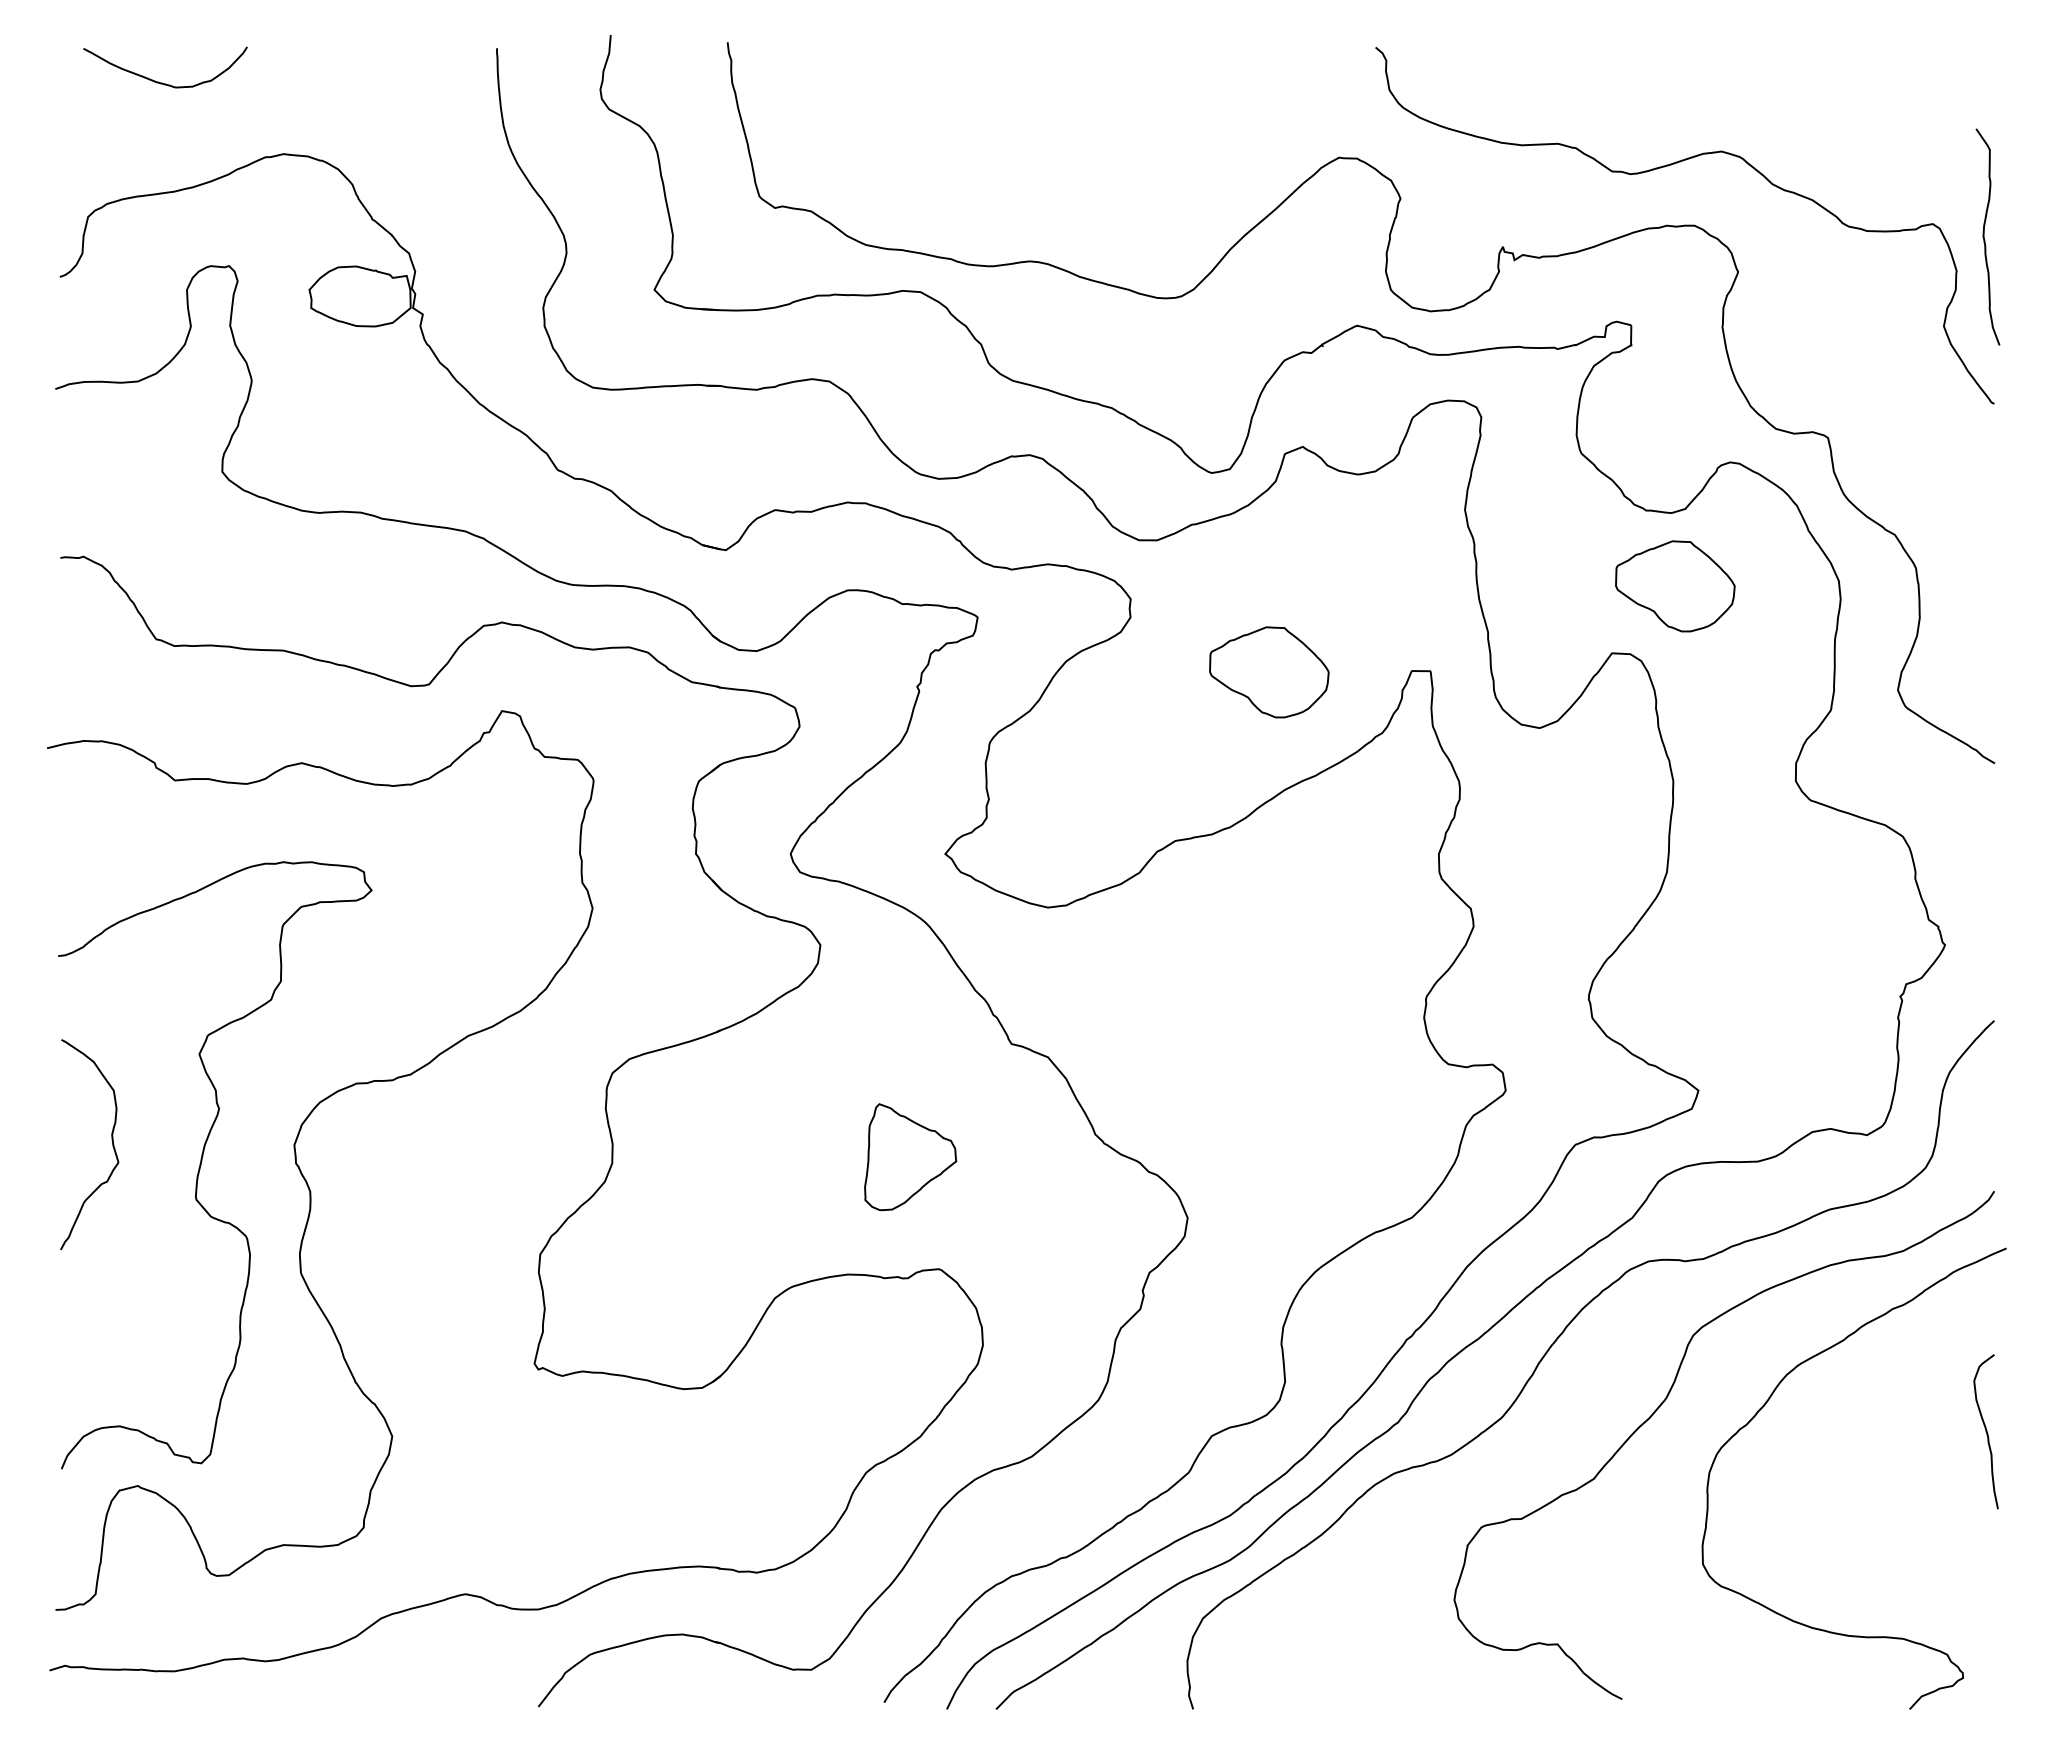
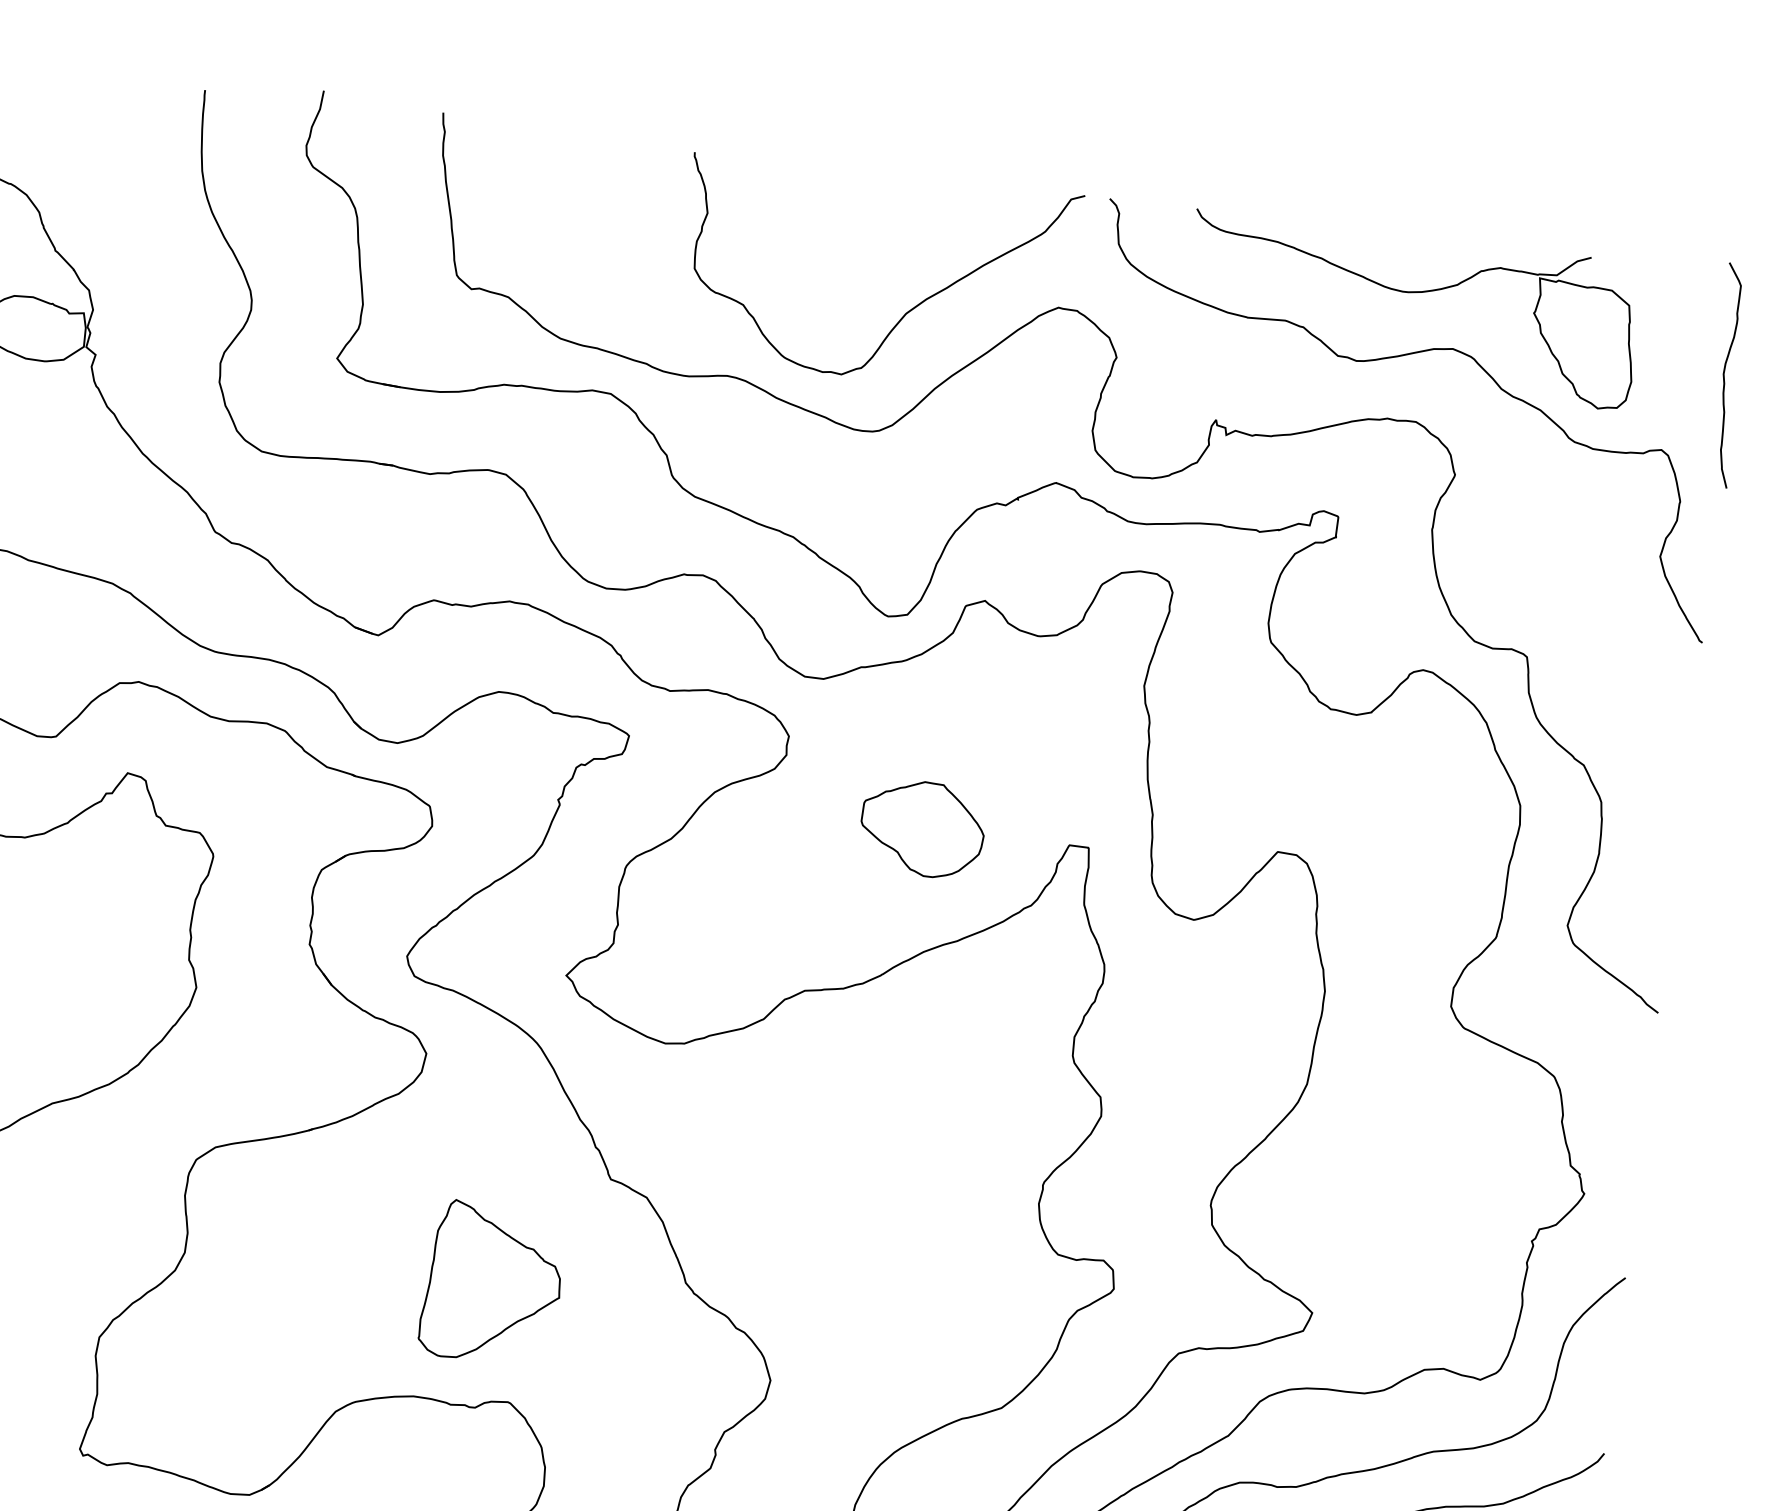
part: (1673, 103) -> (1409, 293), added
curve: (1194, 179) -> (906, 312), added
curve: (1984, 236) -> (1724, 374), moved
part: (1675, 586) -> (1351, 791), removed
part: (910, 1156) -> (492, 1282), size x1.43

